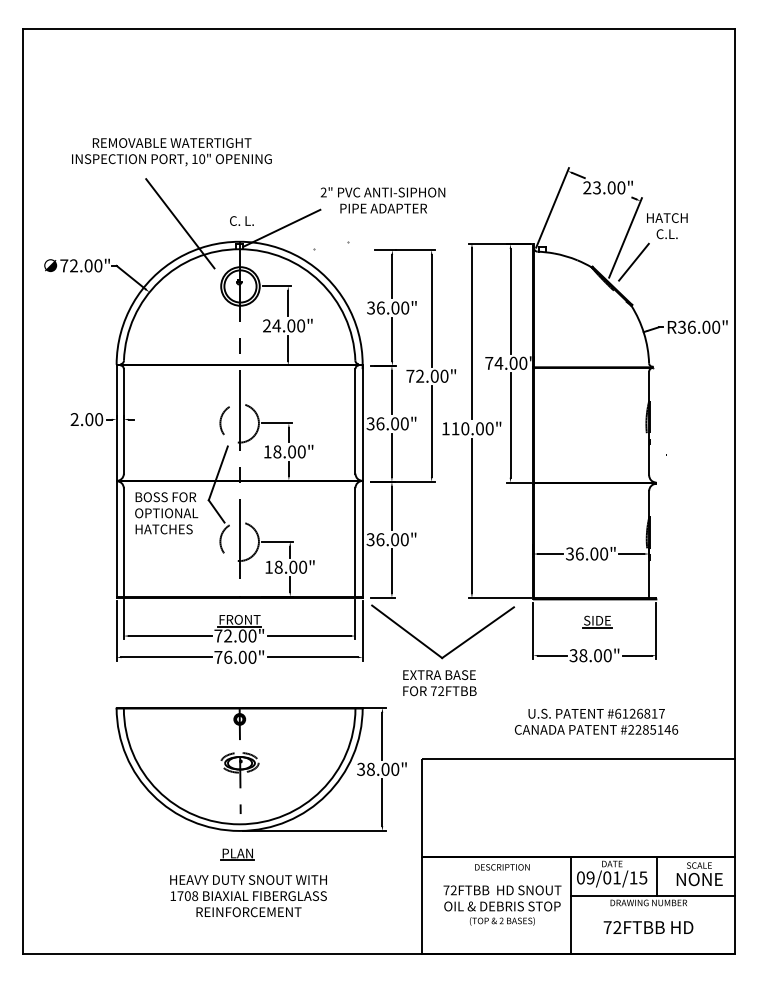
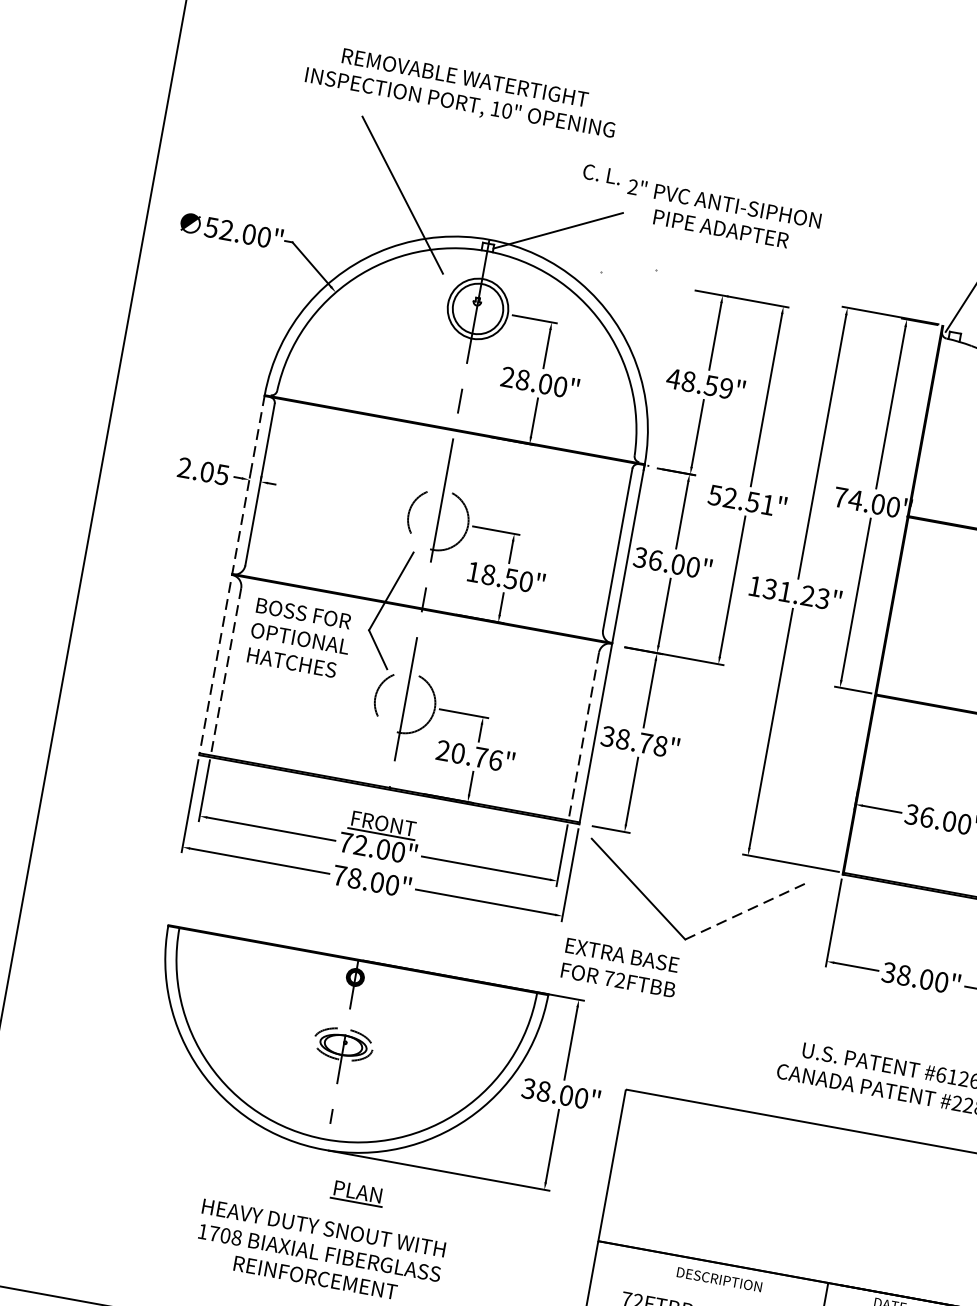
text: (171, 152) -> (461, 92), moved
text: (241, 220) -> (601, 173), moved
text: (64, 265) -> (212, 227), 72.00" -> 52.00"
text: (387, 307) -> (699, 382), 36.00" -> 48.59"
text: (276, 325) -> (522, 379), 24.00" -> 28.00"
text: (427, 375) -> (741, 498), 72.00" -> 52.51"
text: (99, 419) -> (222, 474), 2.00 -> 2.05
text: (472, 428) -> (796, 593), 110.00" -> 131.23"
text: (291, 451) -> (510, 578), 18.00" -> 18.50"
line: (116, 481) -> (231, 575), solid -> dashed
text: (392, 539) -> (641, 742), 36.00" -> 38.78"
line: (355, 542) -> (583, 736), solid -> dashed
line: (123, 543) -> (225, 673), solid -> dashed
text: (286, 566) -> (470, 754), 18.00" -> 20.76"
part: (597, 621) -> (935, 926), removed
line: (478, 632) -> (748, 910), solid -> dashed
text: (228, 656) -> (355, 877), 76.00" -> 78.00"
text: (439, 683) -> (619, 968), moved
part: (237, 854) -> (357, 1193), moved

